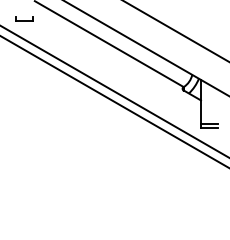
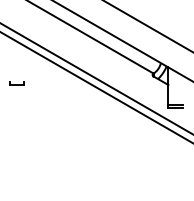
part: (24, 18) -> (17, 83), moved

